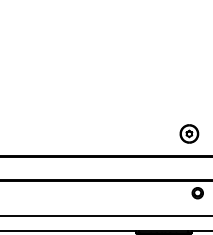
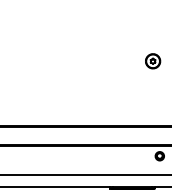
part: (189, 134) -> (153, 61), moved

